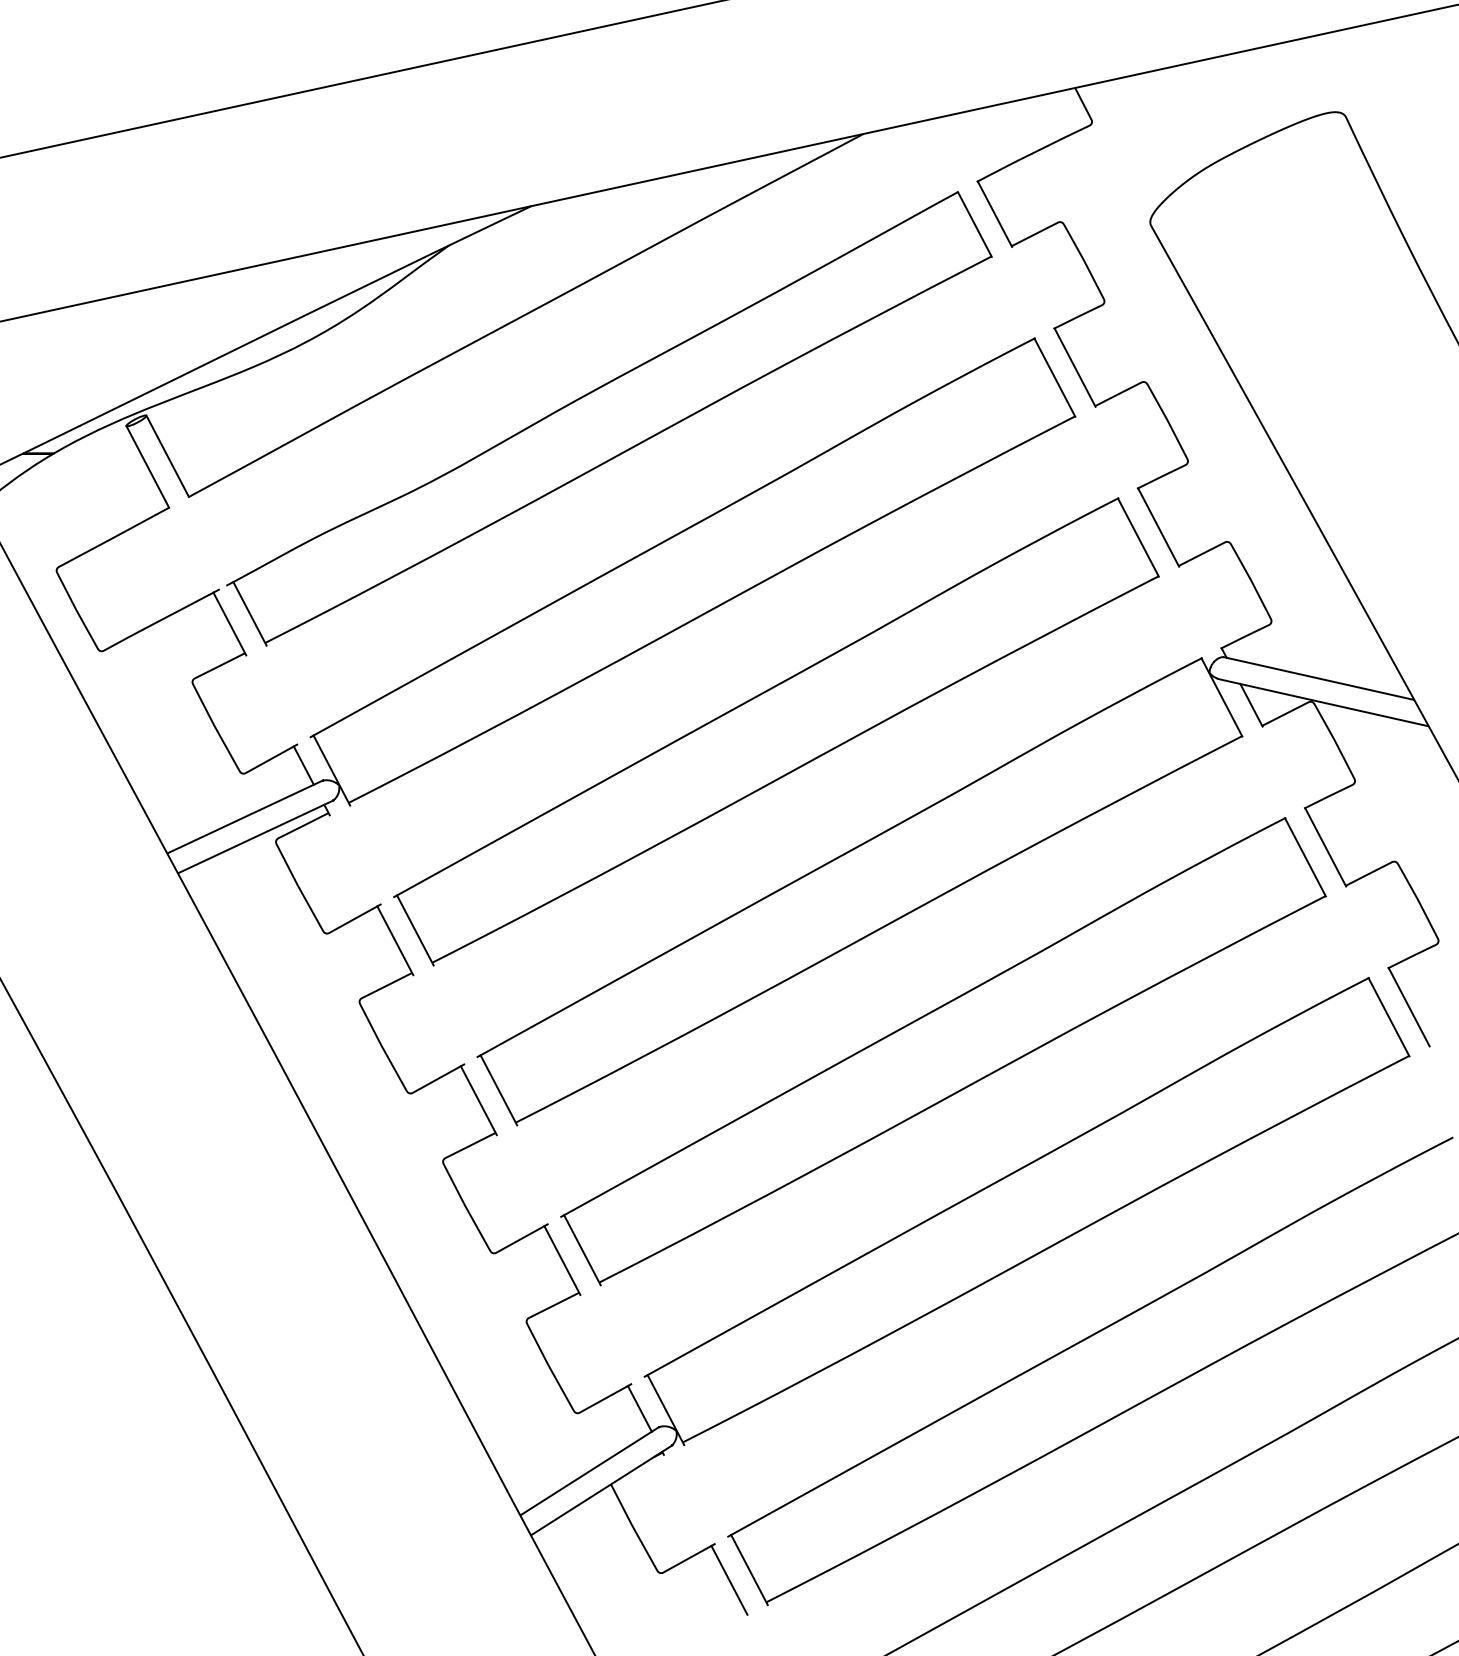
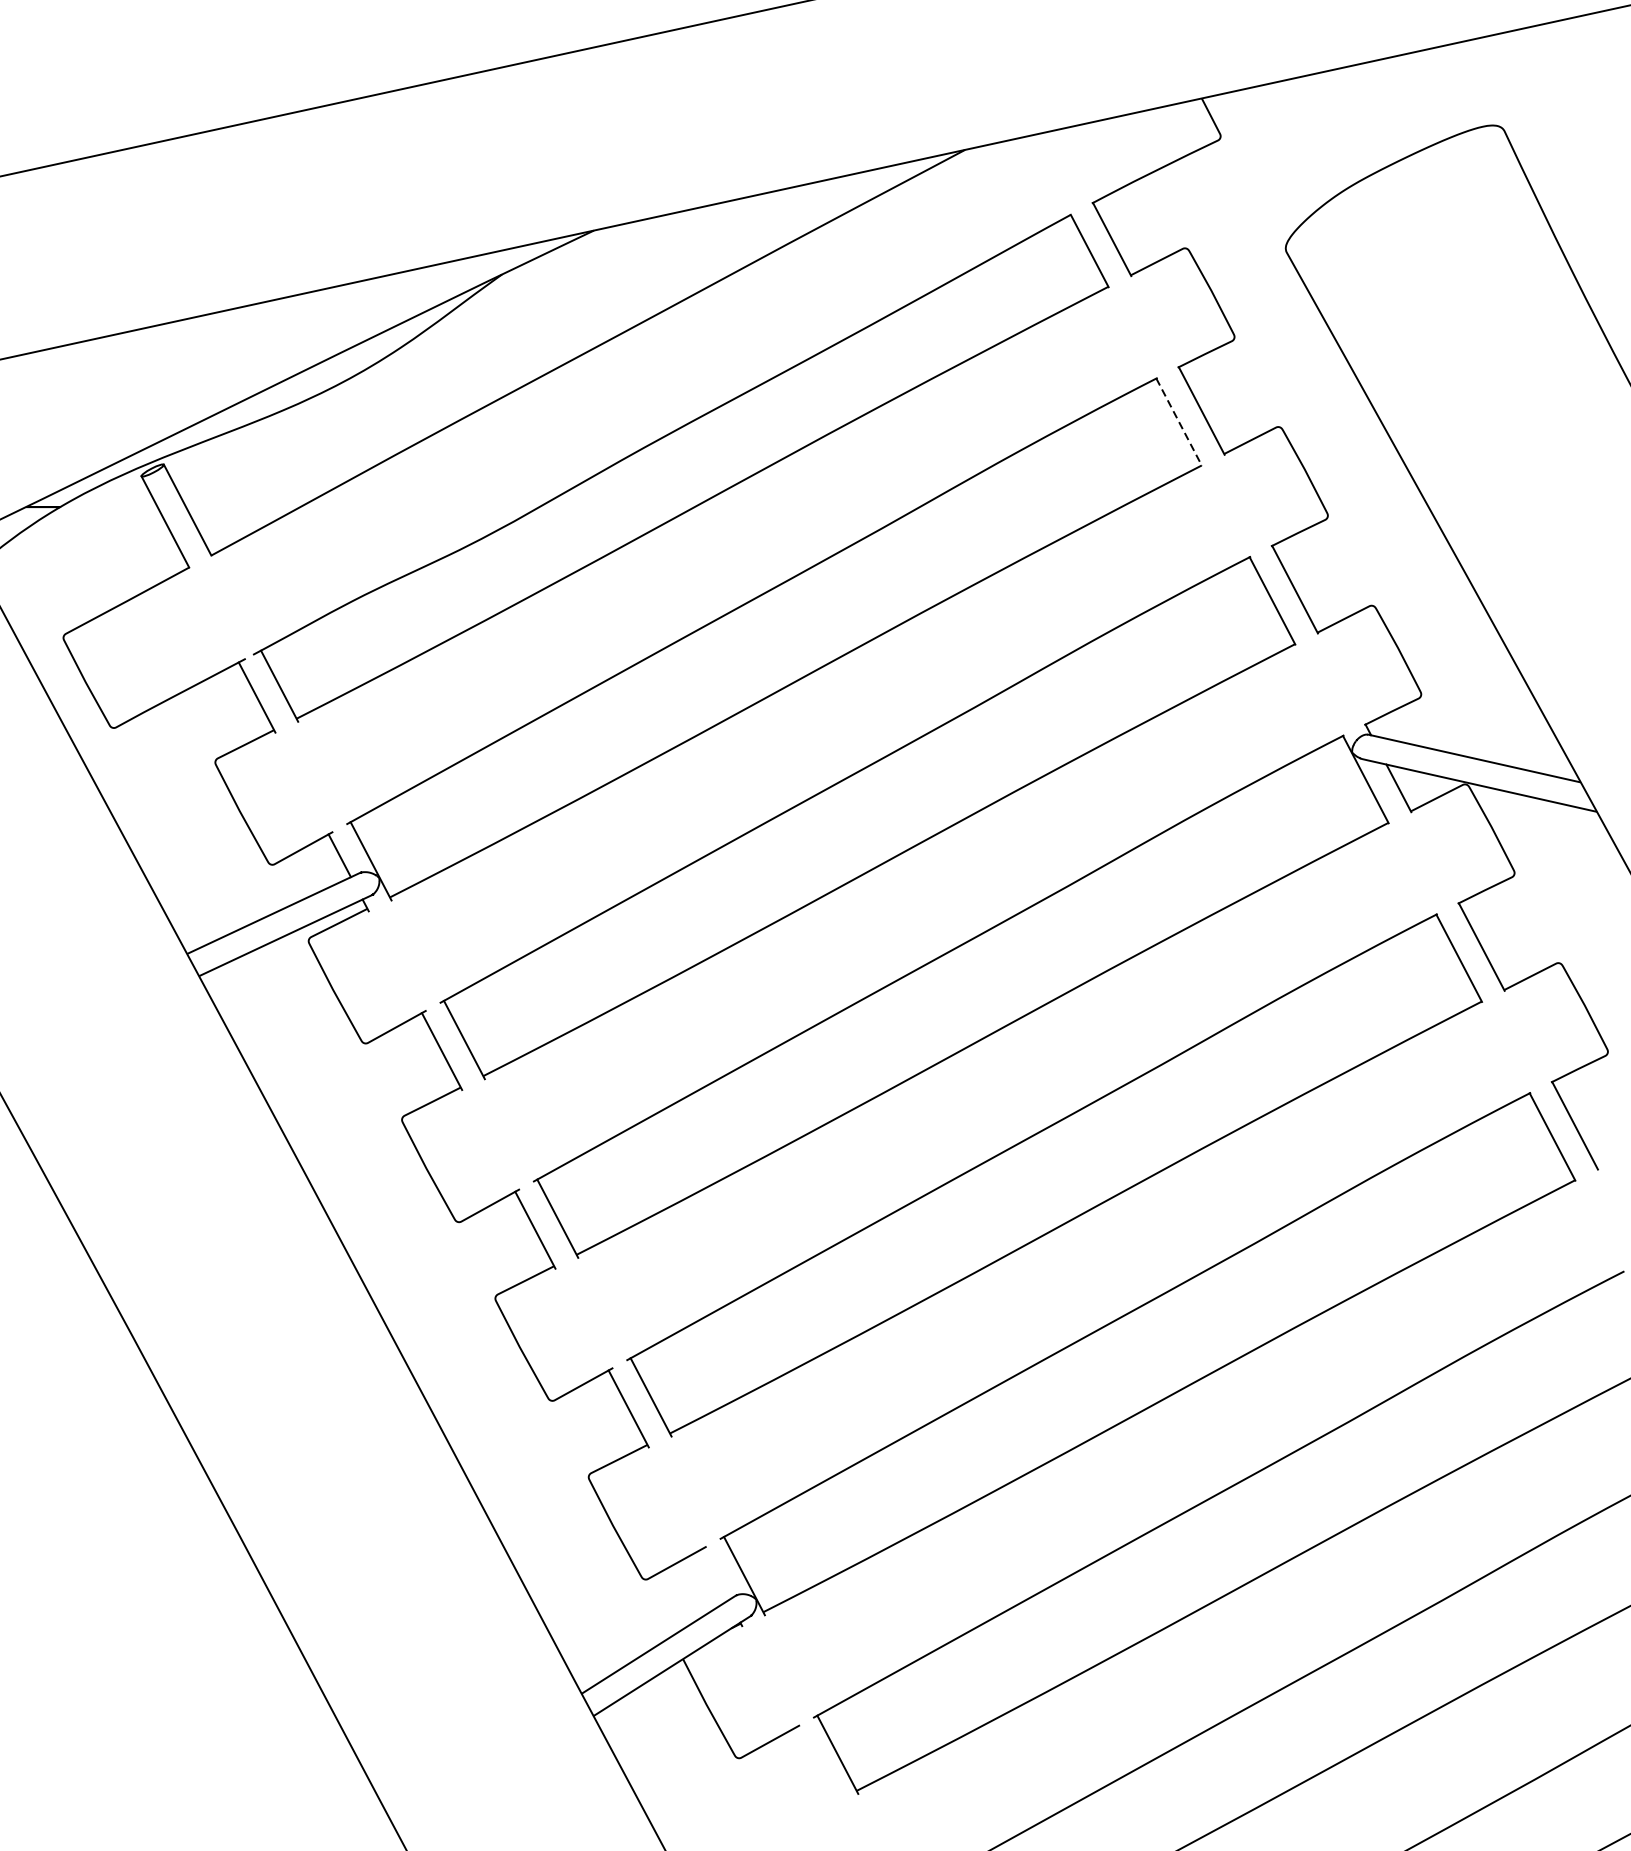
line: (1055, 378) -> (1179, 423), solid -> dashed
line: (639, 1408) -> (714, 1574), removed
line: (729, 1579) -> (815, 1765), removed

